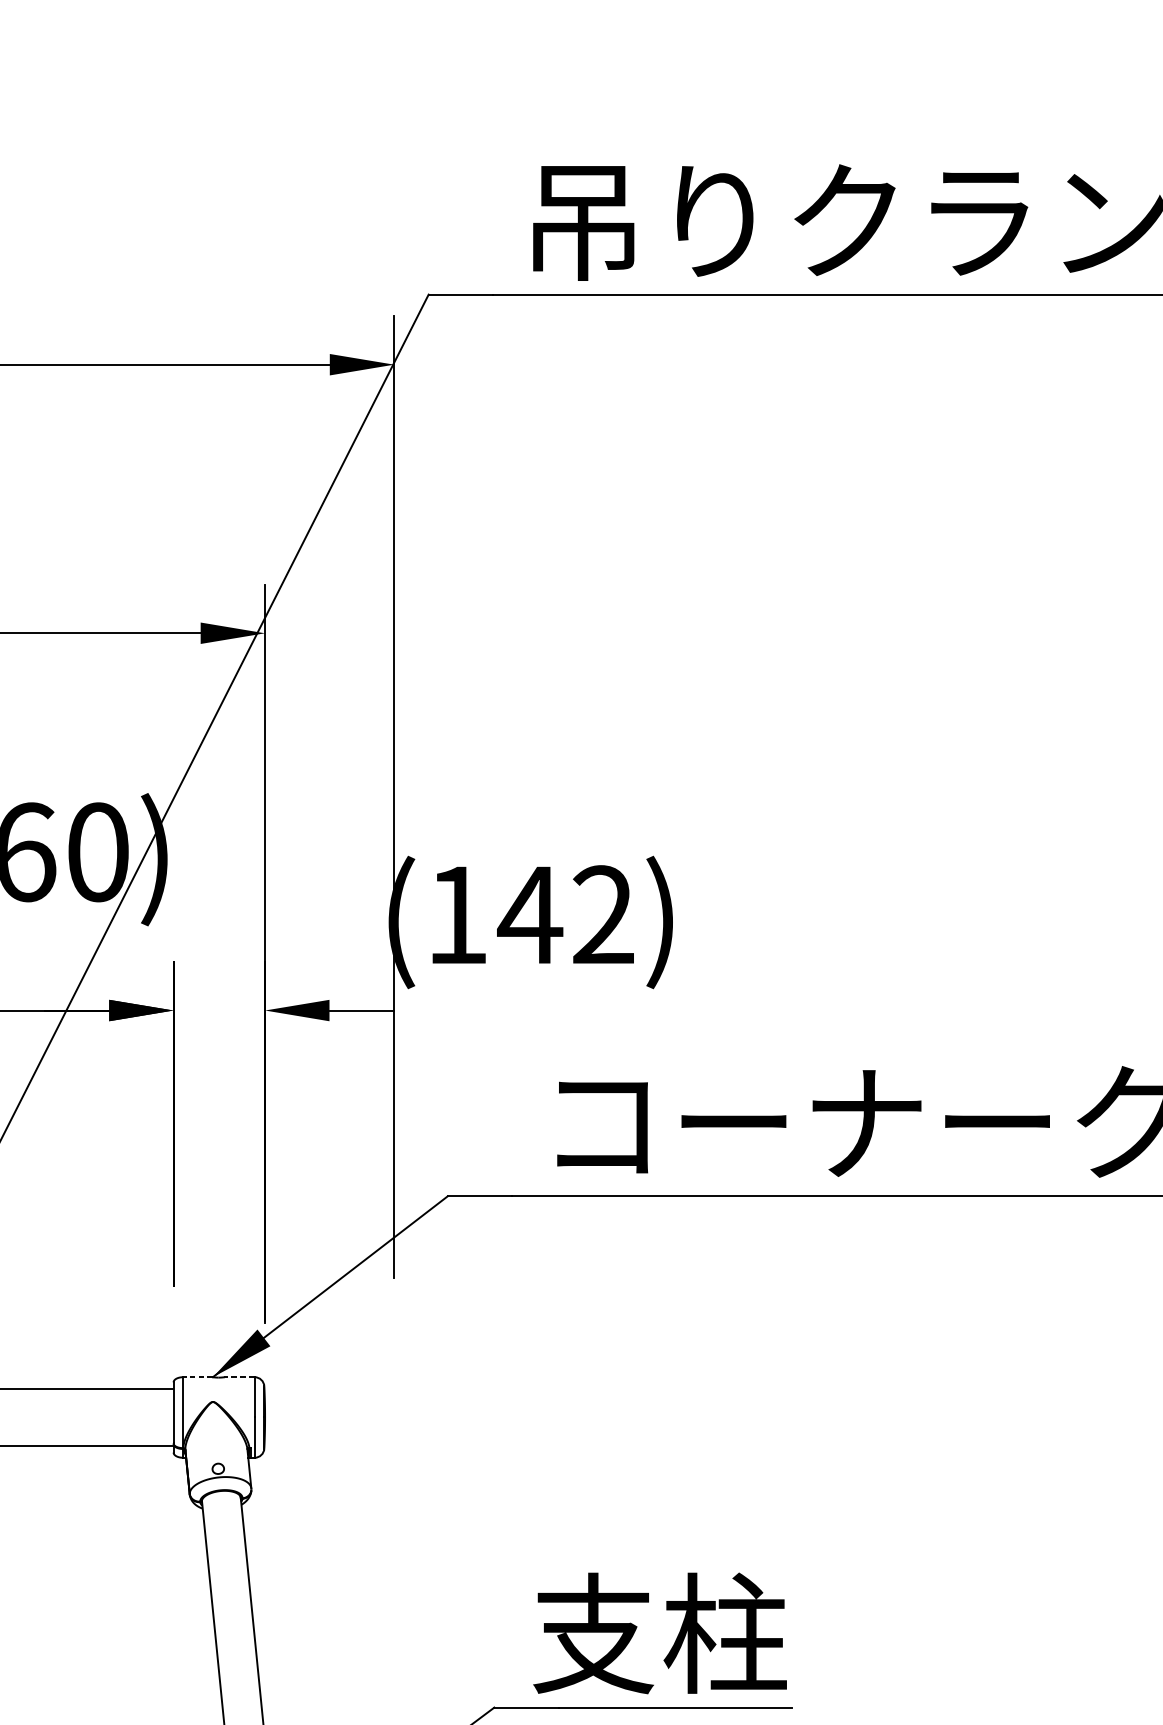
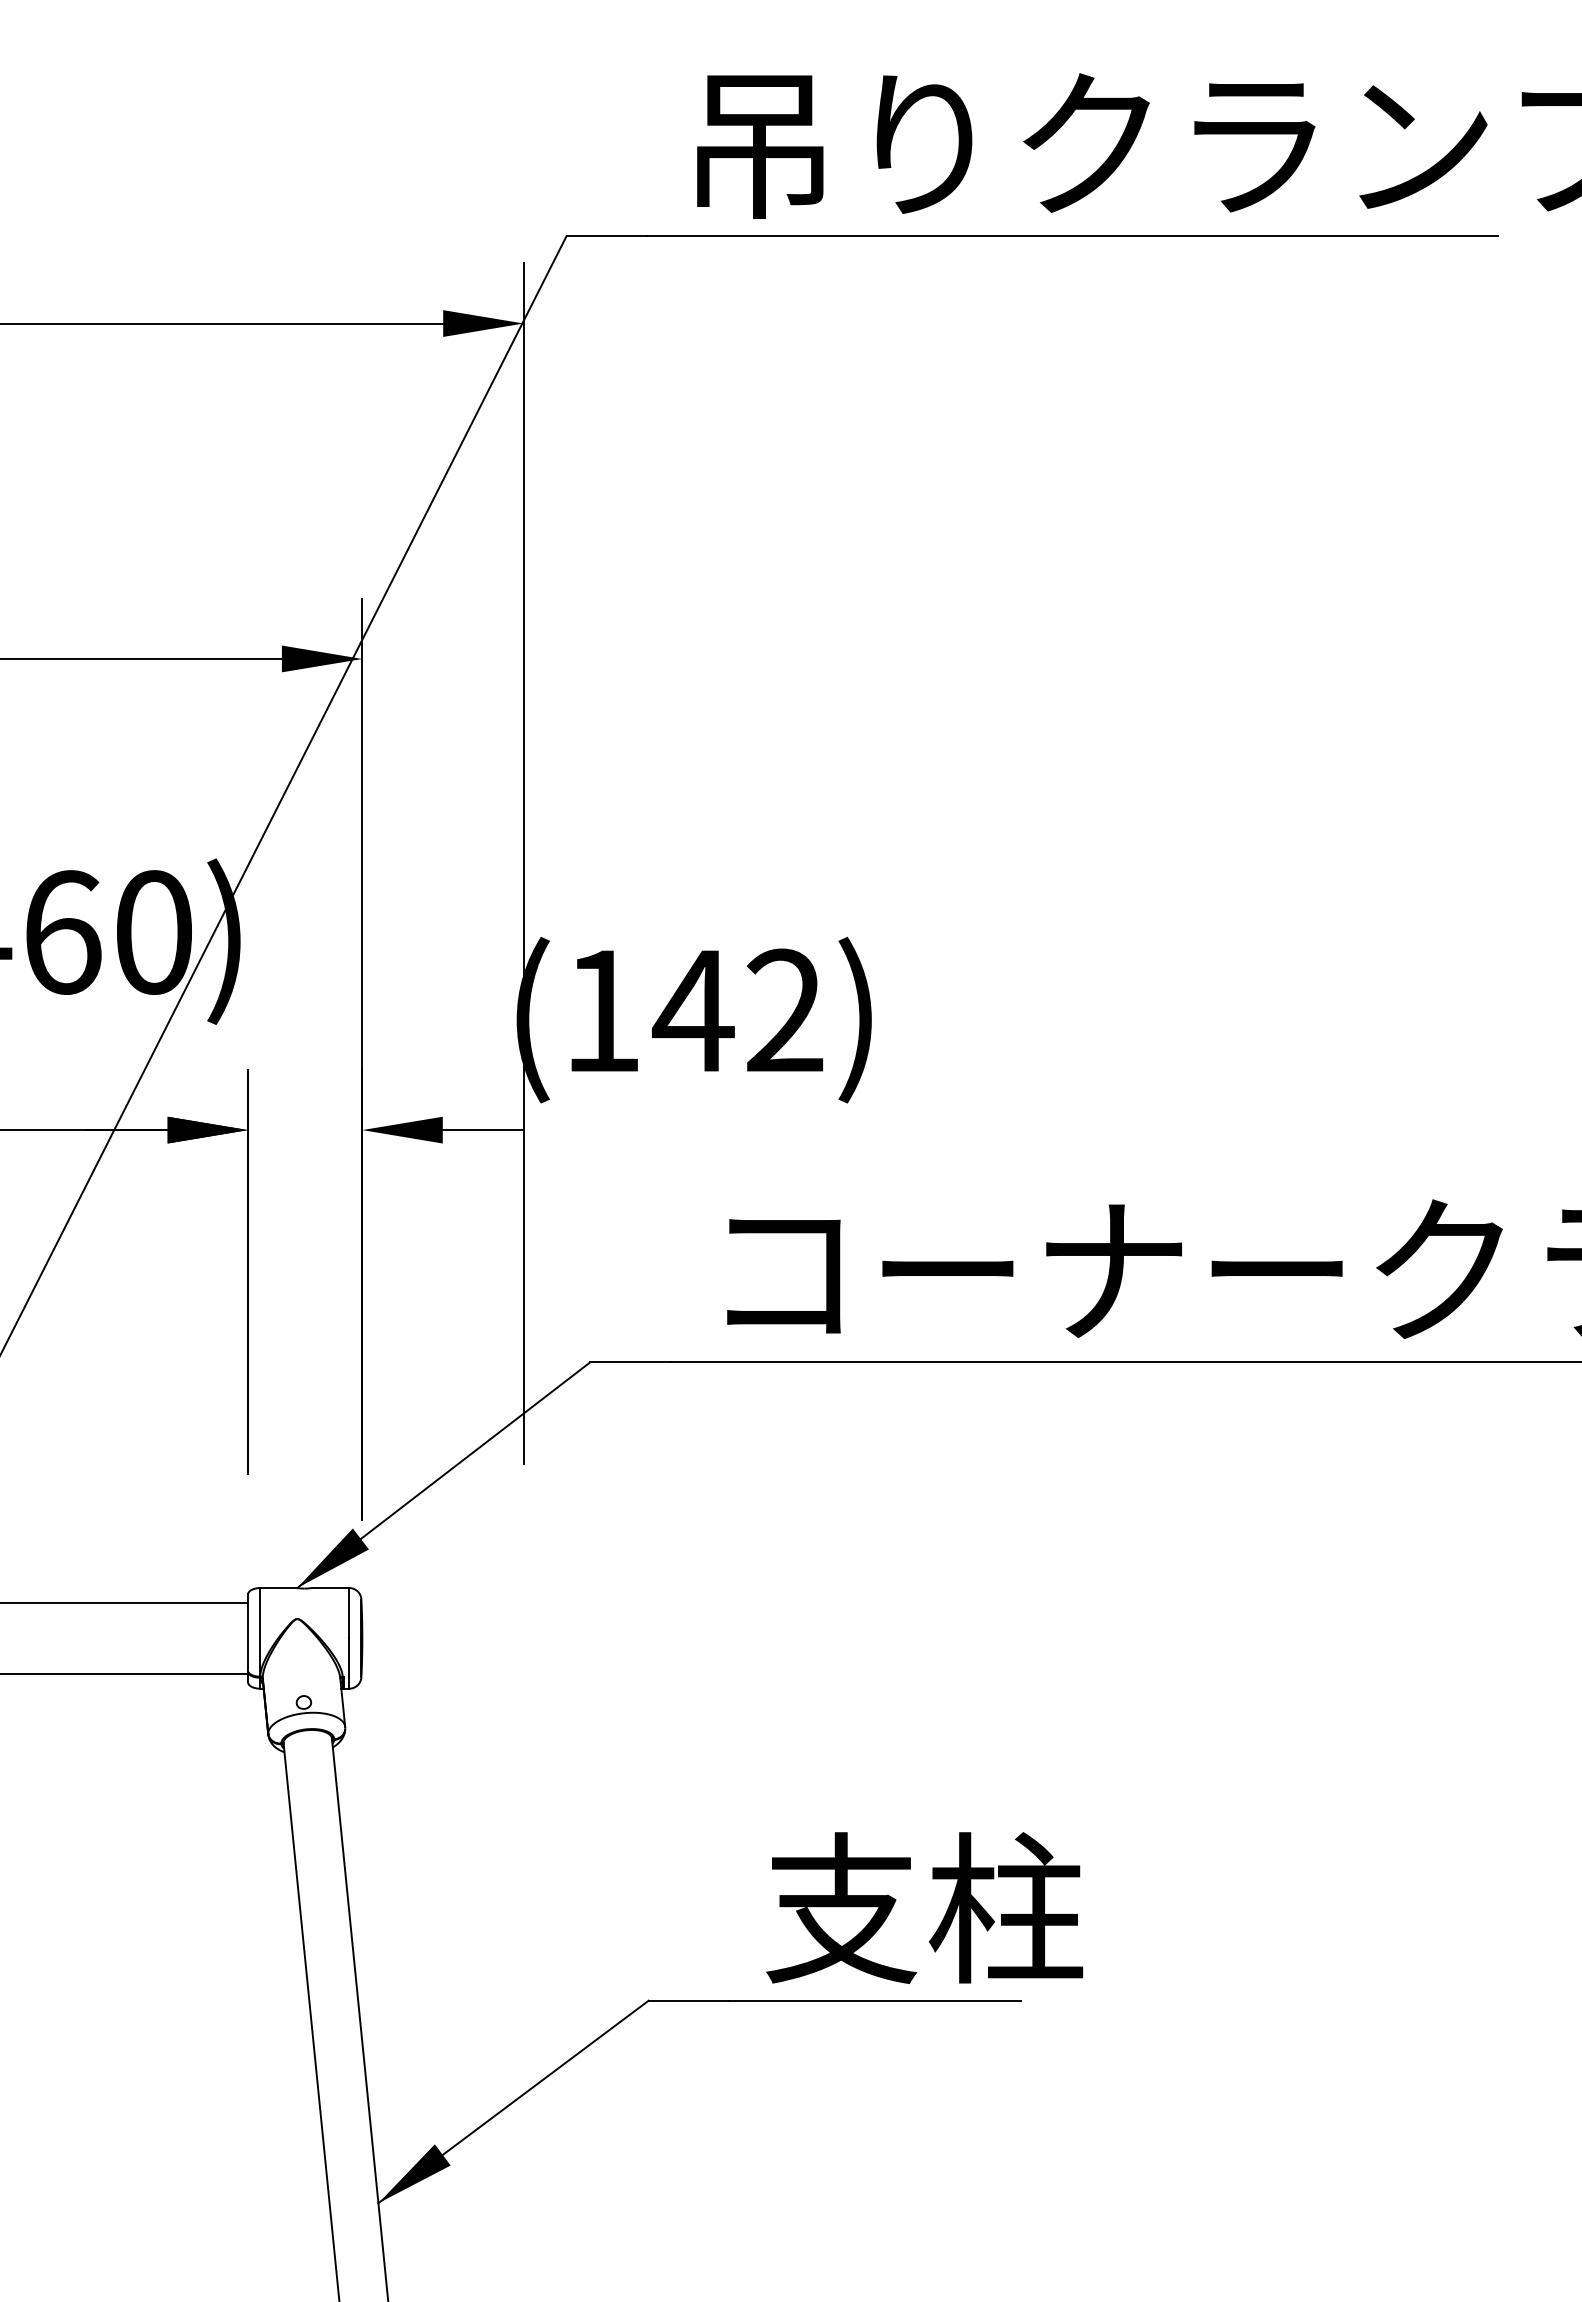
line: (197, 1377) -> (278, 1588), dashed -> solid
line: (239, 1377) -> (330, 1588), dashed -> solid
text: (659, 1632) -> (924, 1907), moved

